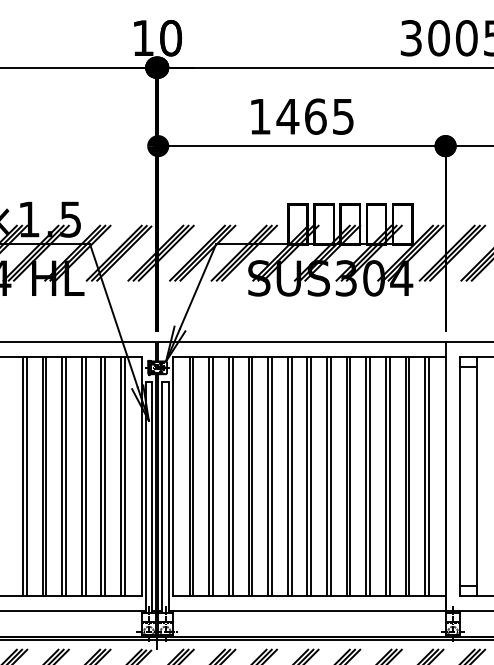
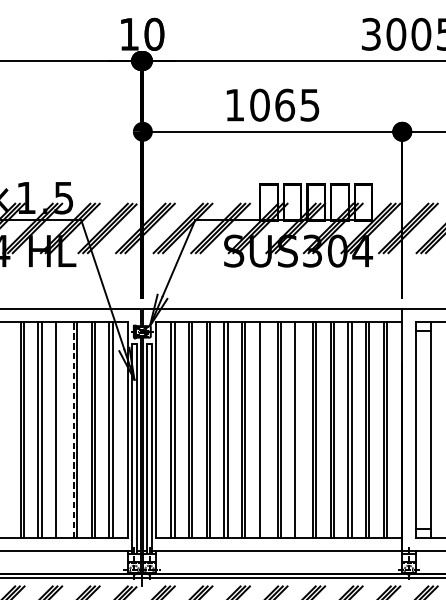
text: (287, 116) -> (259, 105), 1465 -> 1065
line: (65, 476) -> (59, 429), removed
line: (81, 476) -> (73, 429), solid -> dashed
line: (291, 476) -> (263, 429), removed
line: (330, 476) -> (298, 429), removed

